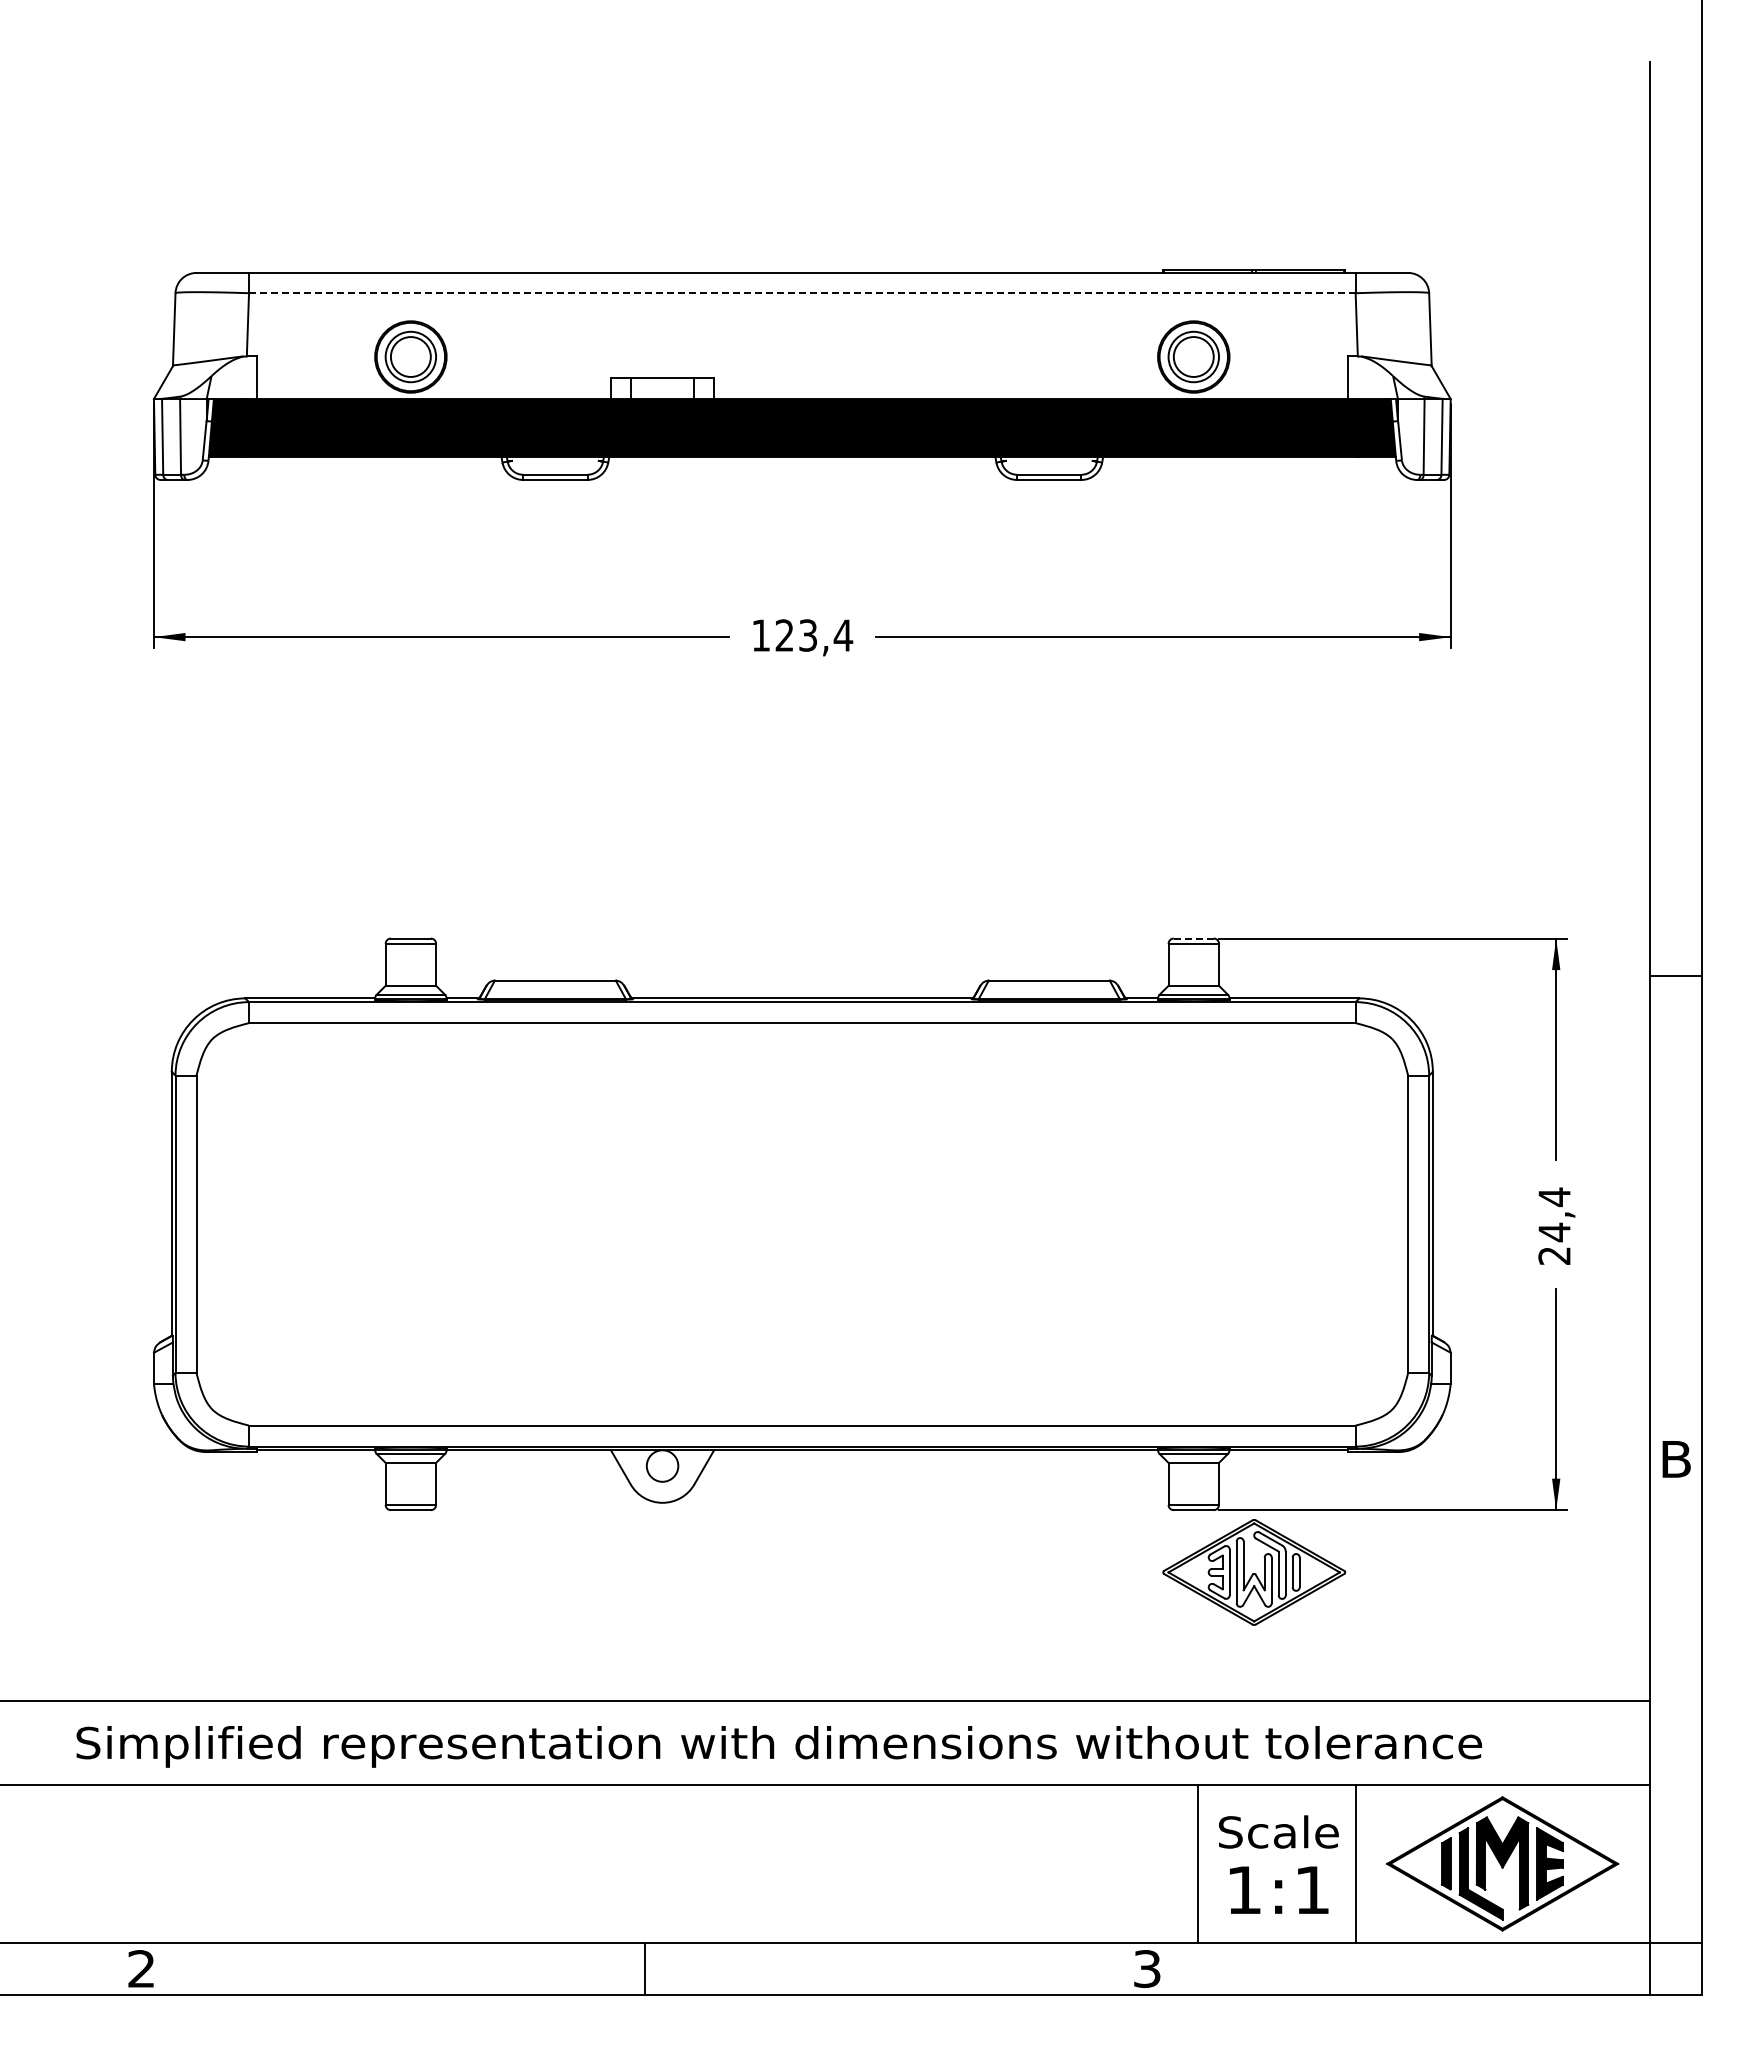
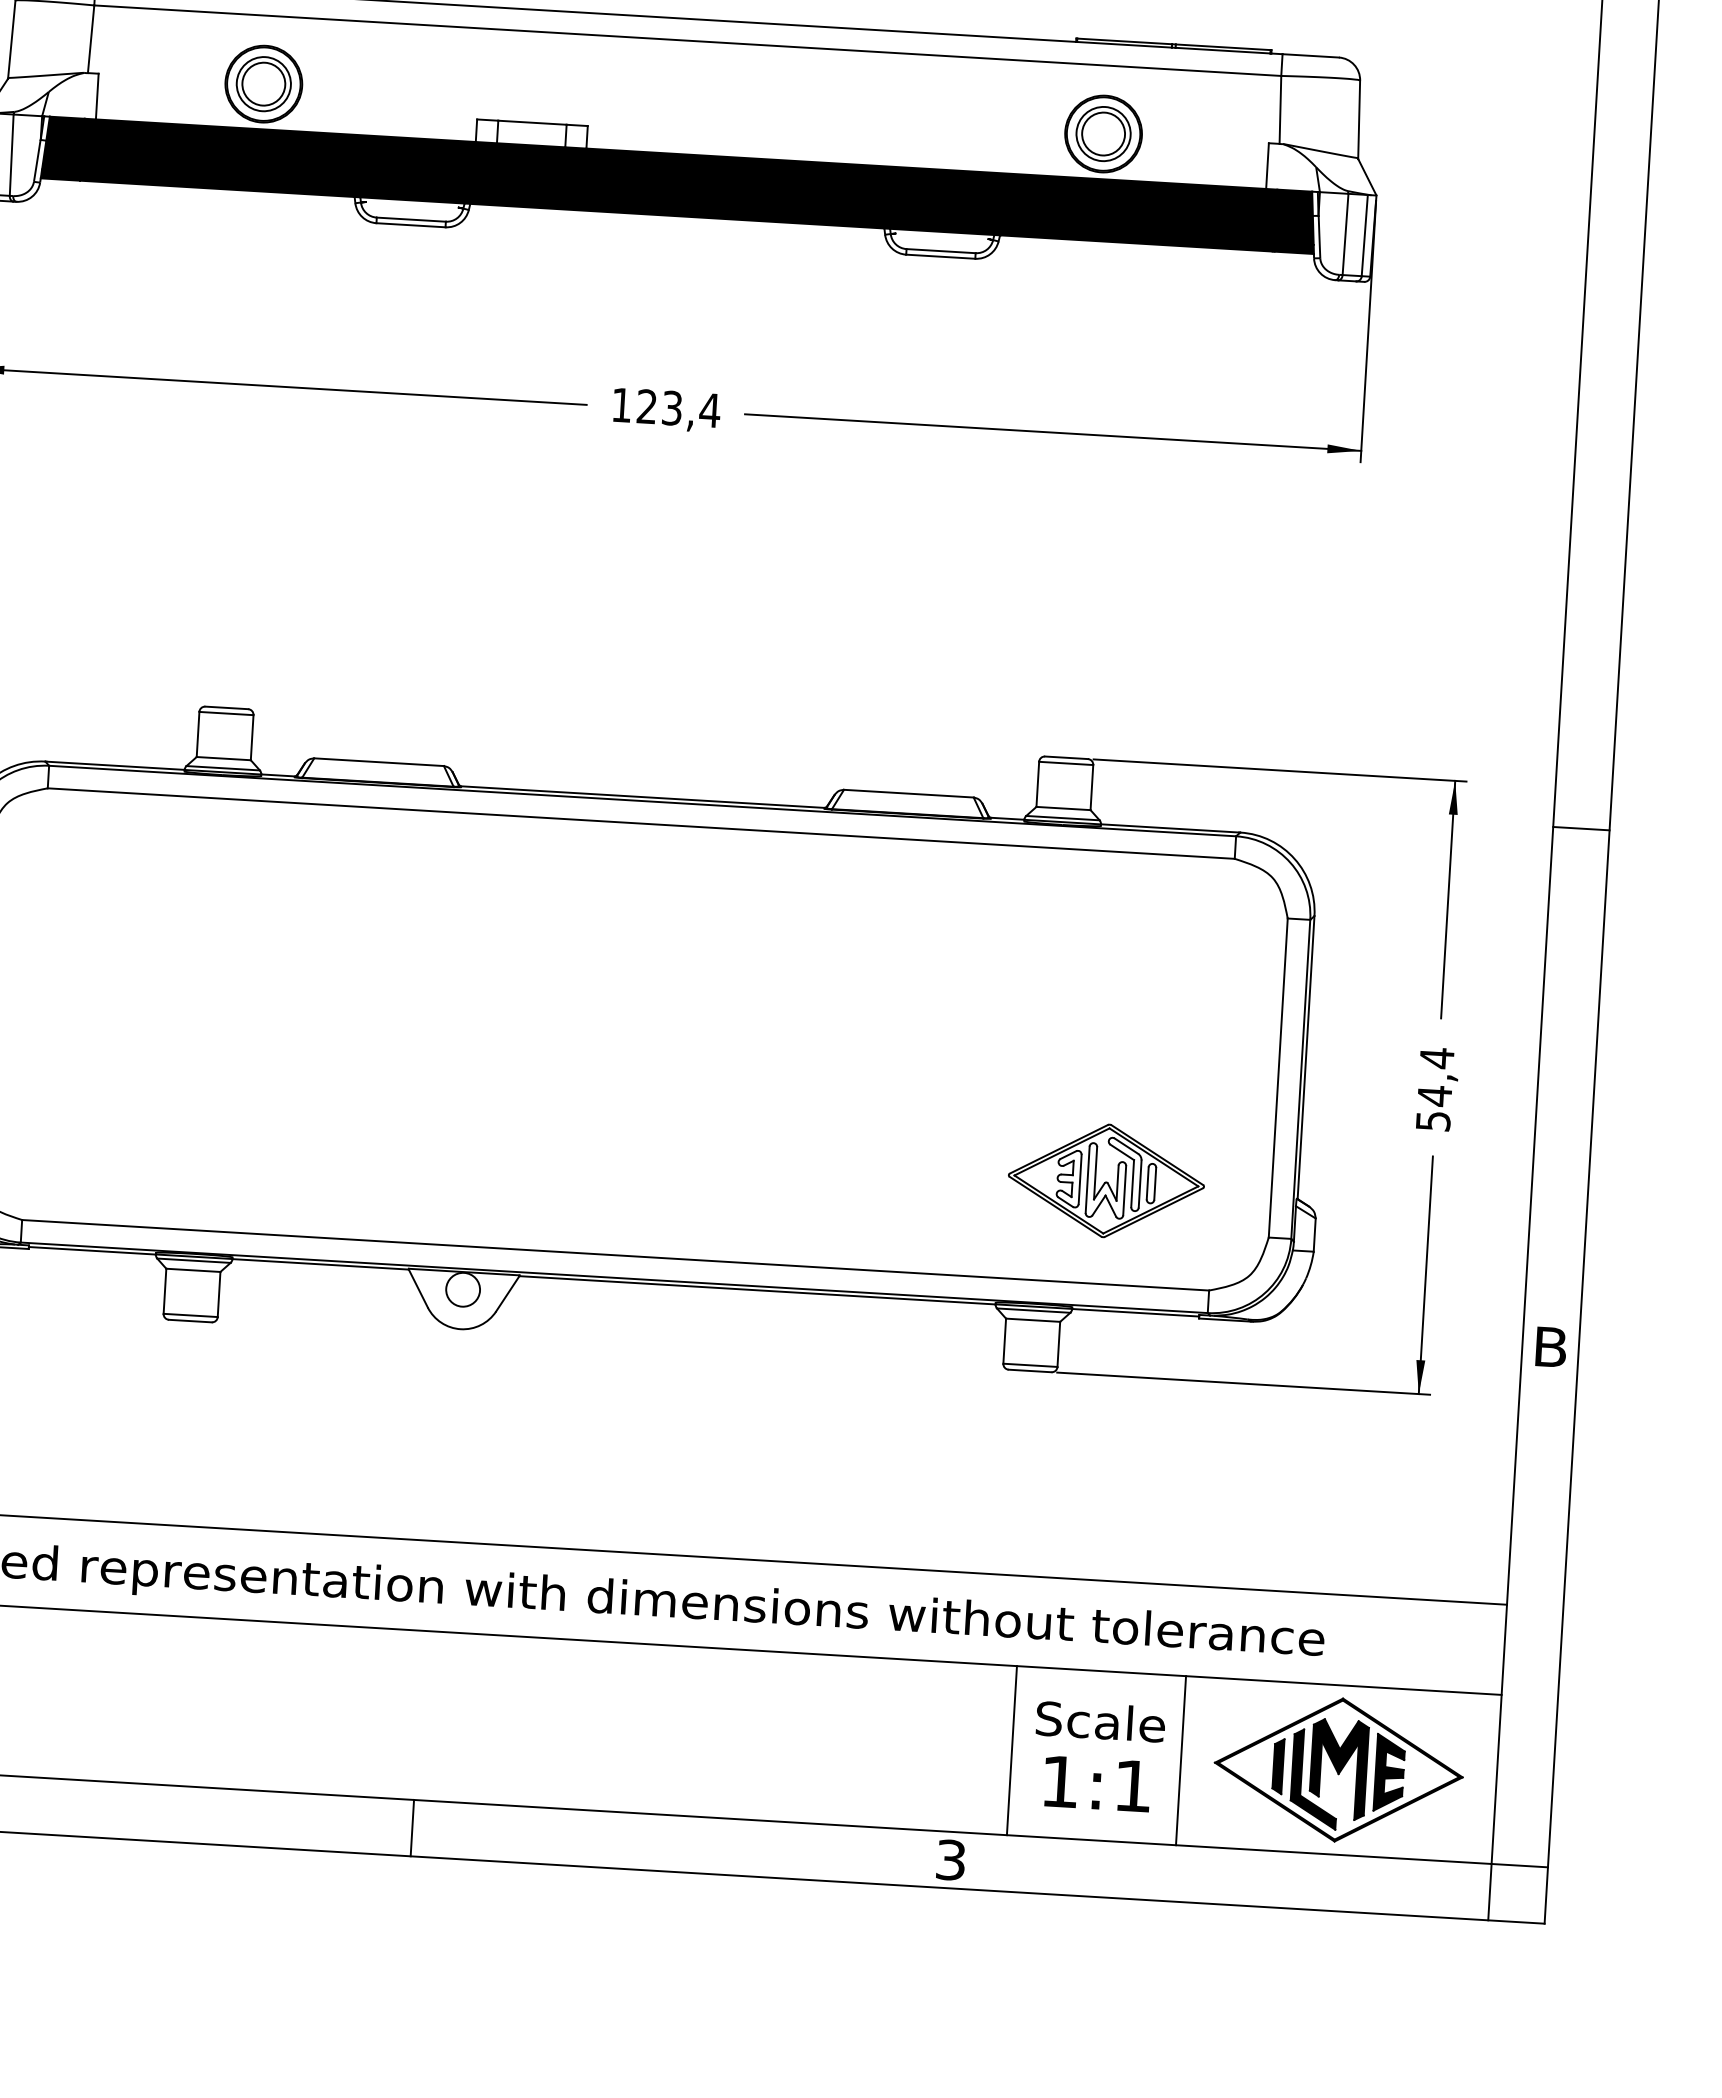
line: (802, 293) -> (687, 40), dashed -> solid
line: (1193, 938) -> (1066, 757), dashed -> solid
text: (1554, 1255) -> (1433, 1120), 24,4 -> 54,4
part: (1254, 1572) -> (1106, 1181), moved

